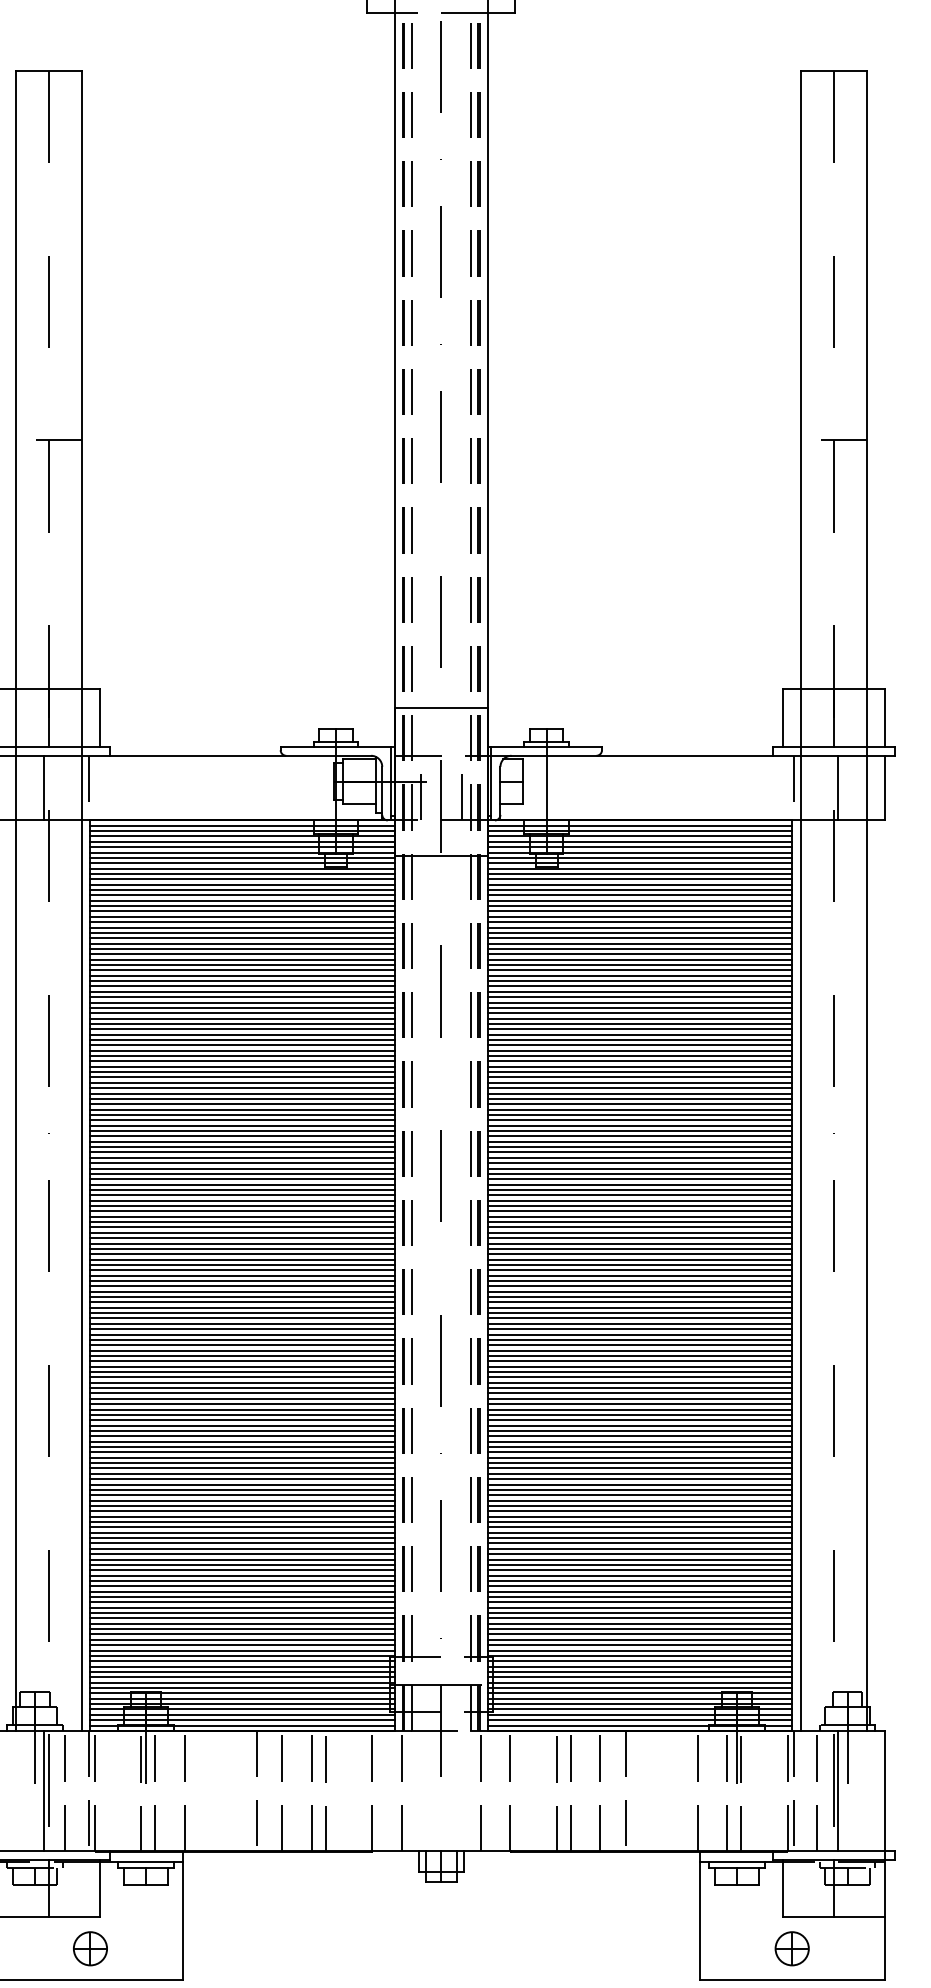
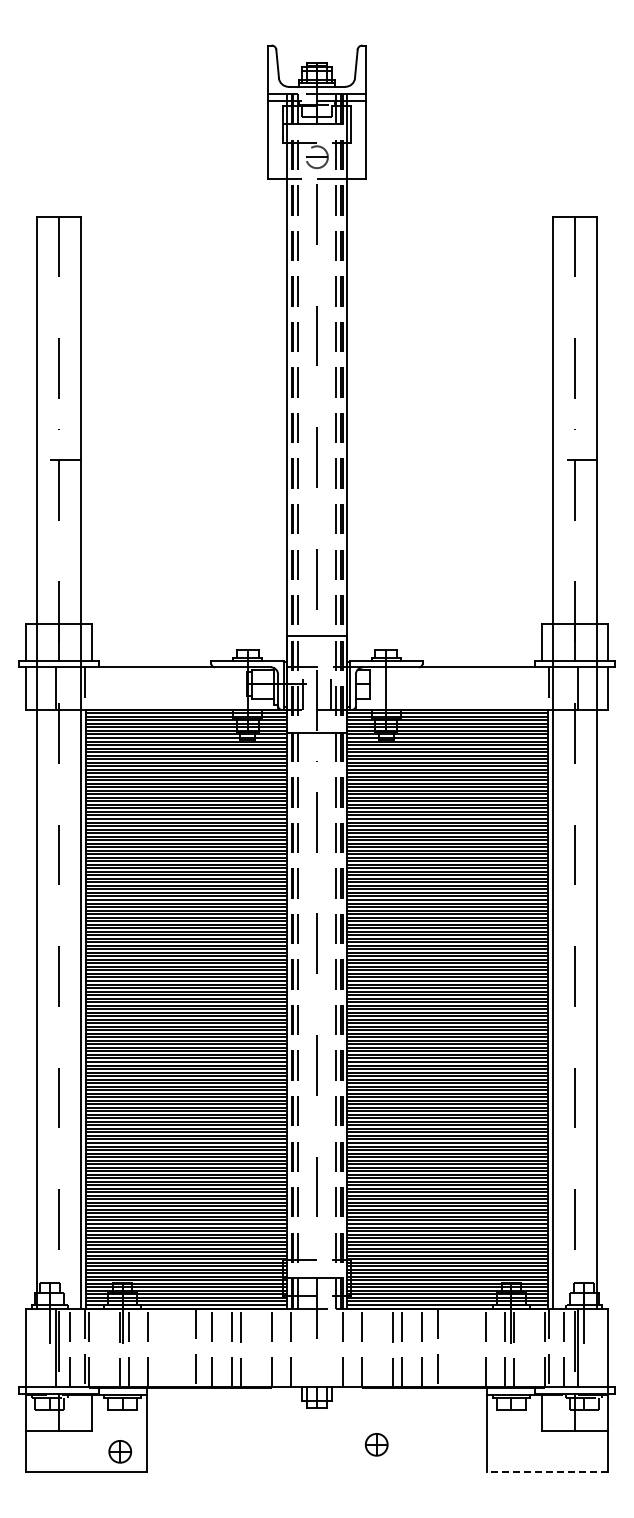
part: (90, 1948) -> (120, 1451), moved
part: (791, 1948) -> (376, 1444), moved
line: (791, 1980) -> (547, 1472), solid -> dashed

